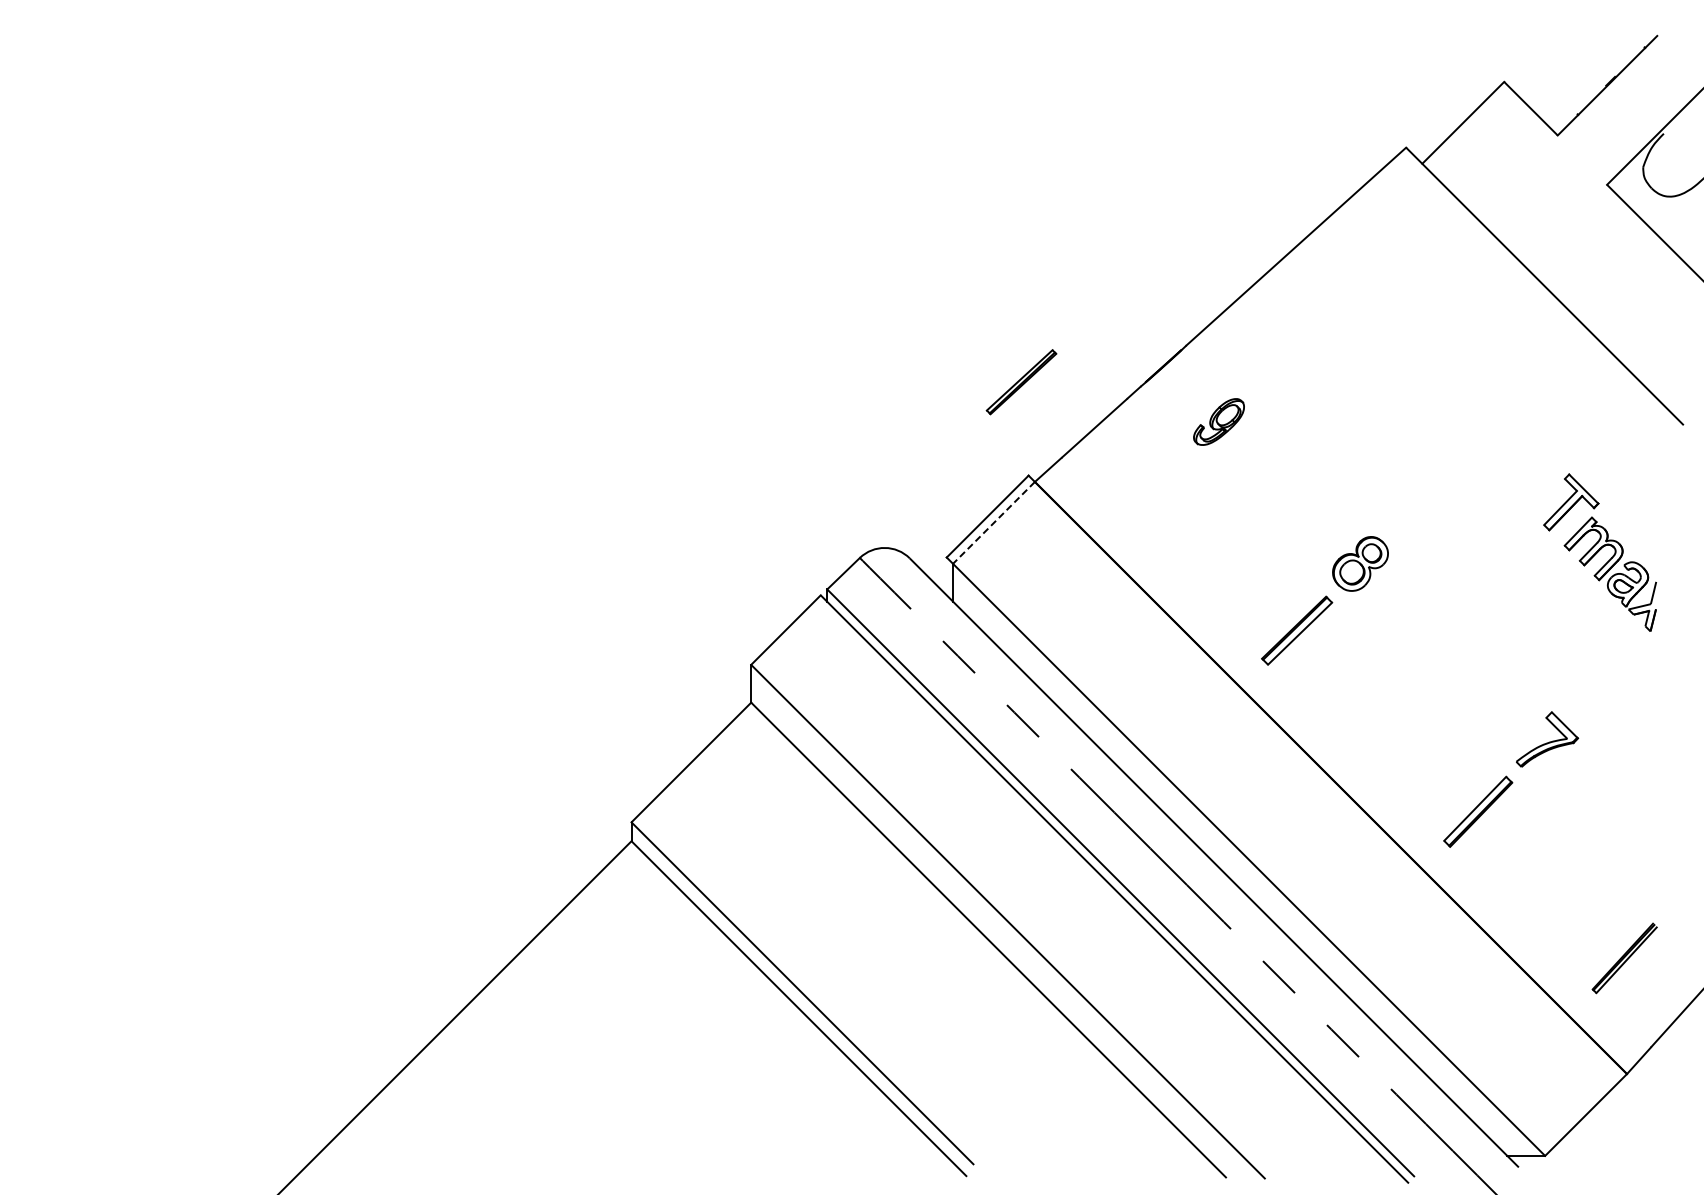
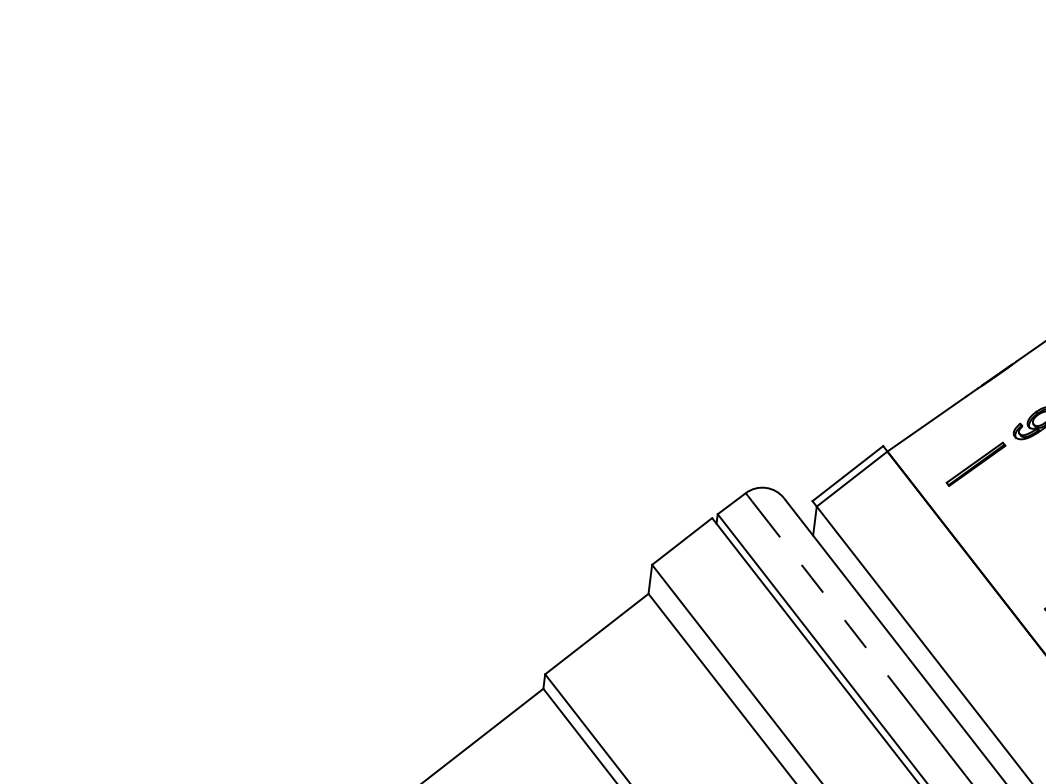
part: (1021, 382) -> (975, 464), moved
line: (993, 522) -> (851, 478), dashed -> solid

